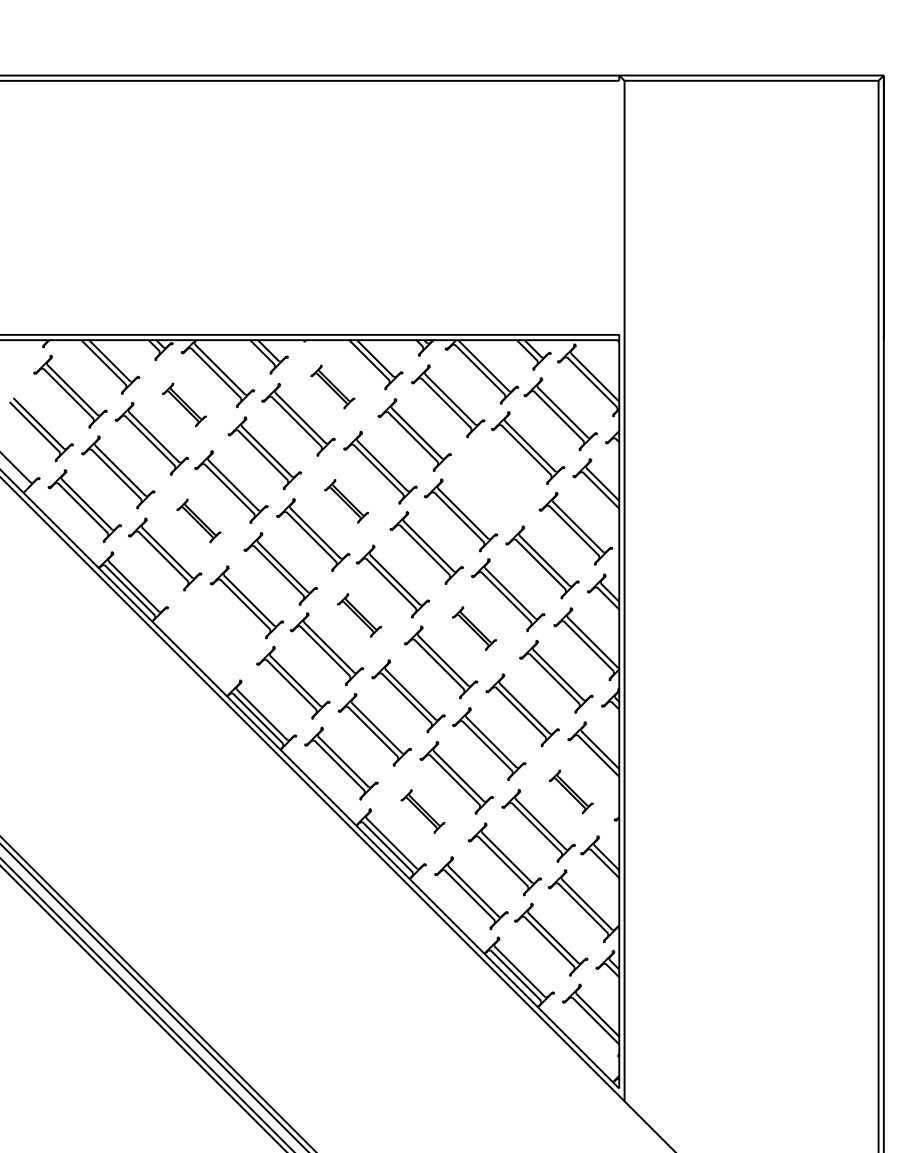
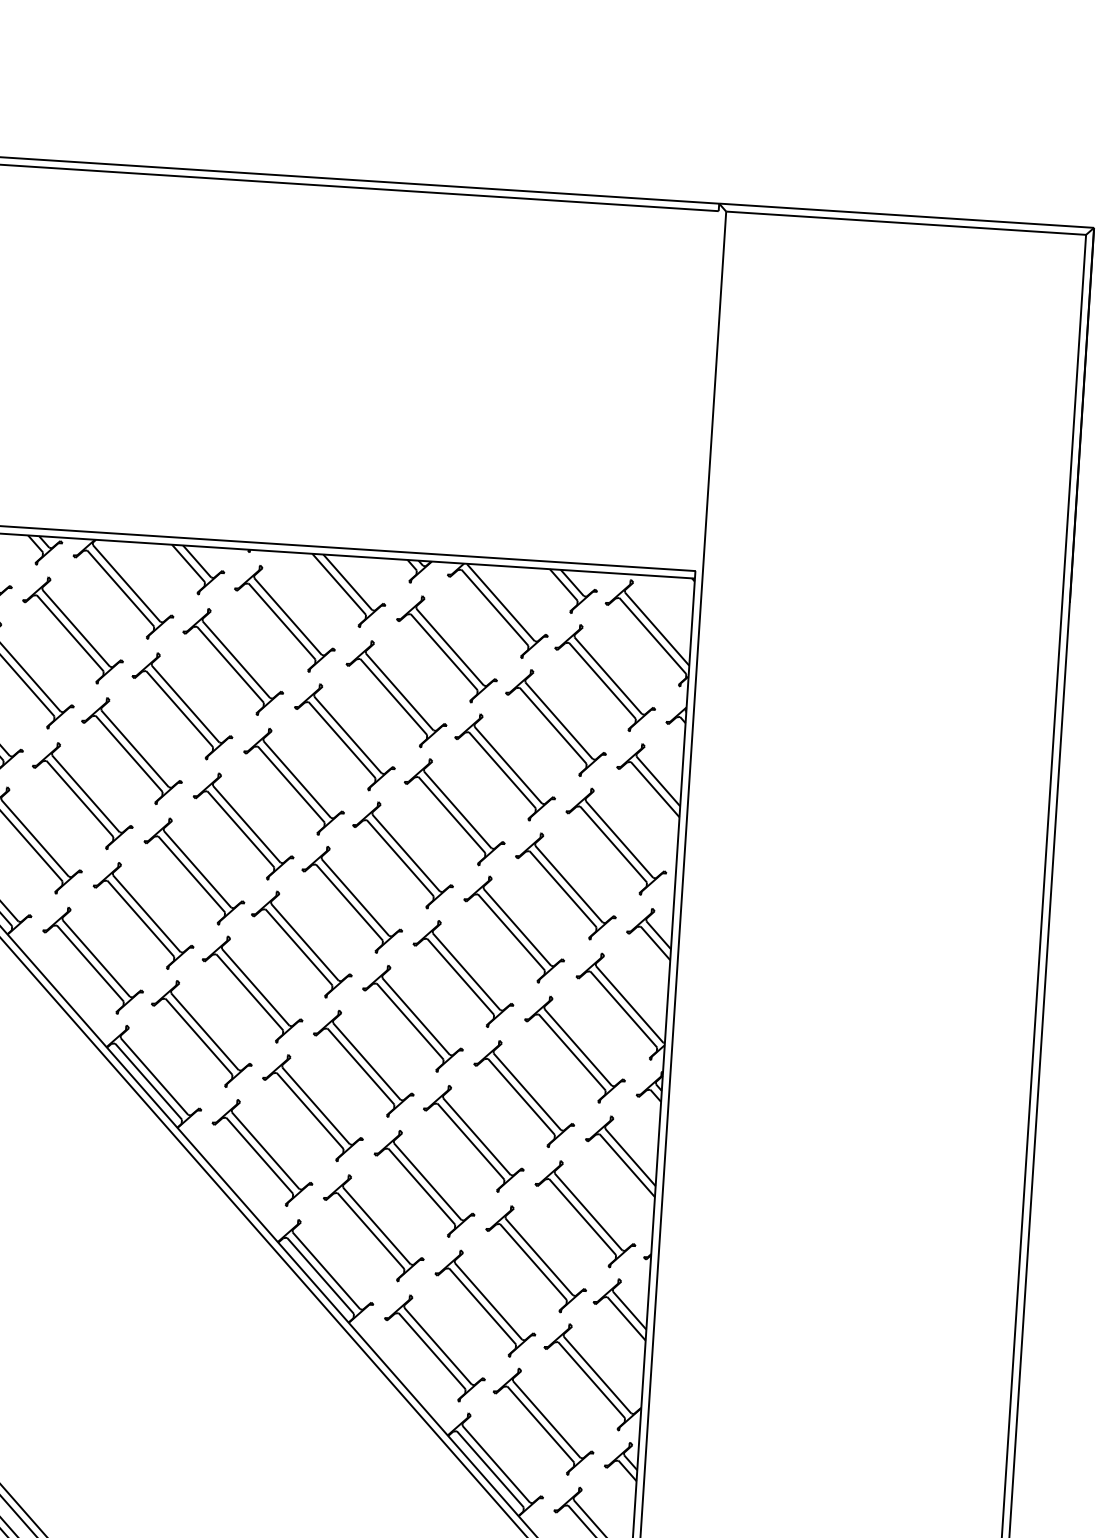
part: (332, 386) -> (284, 617), size x1.67
part: (184, 404) -> (73, 629), size x1.67
part: (494, 481) -> (505, 767), added
part: (346, 501) -> (293, 782), size x1.67
part: (198, 520) -> (82, 795), size x1.67
part: (359, 615) -> (301, 944), size x1.67
part: (474, 628) -> (463, 973), size x1.67
part: (213, 636) -> (92, 961), added
part: (571, 791) -> (585, 1213), size x1.67
part: (422, 811) -> (373, 1228), size x1.67

